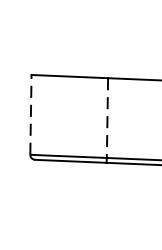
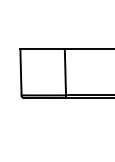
line: (30, 113) -> (20, 71), dashed -> solid
line: (107, 118) -> (65, 72), dashed -> solid

